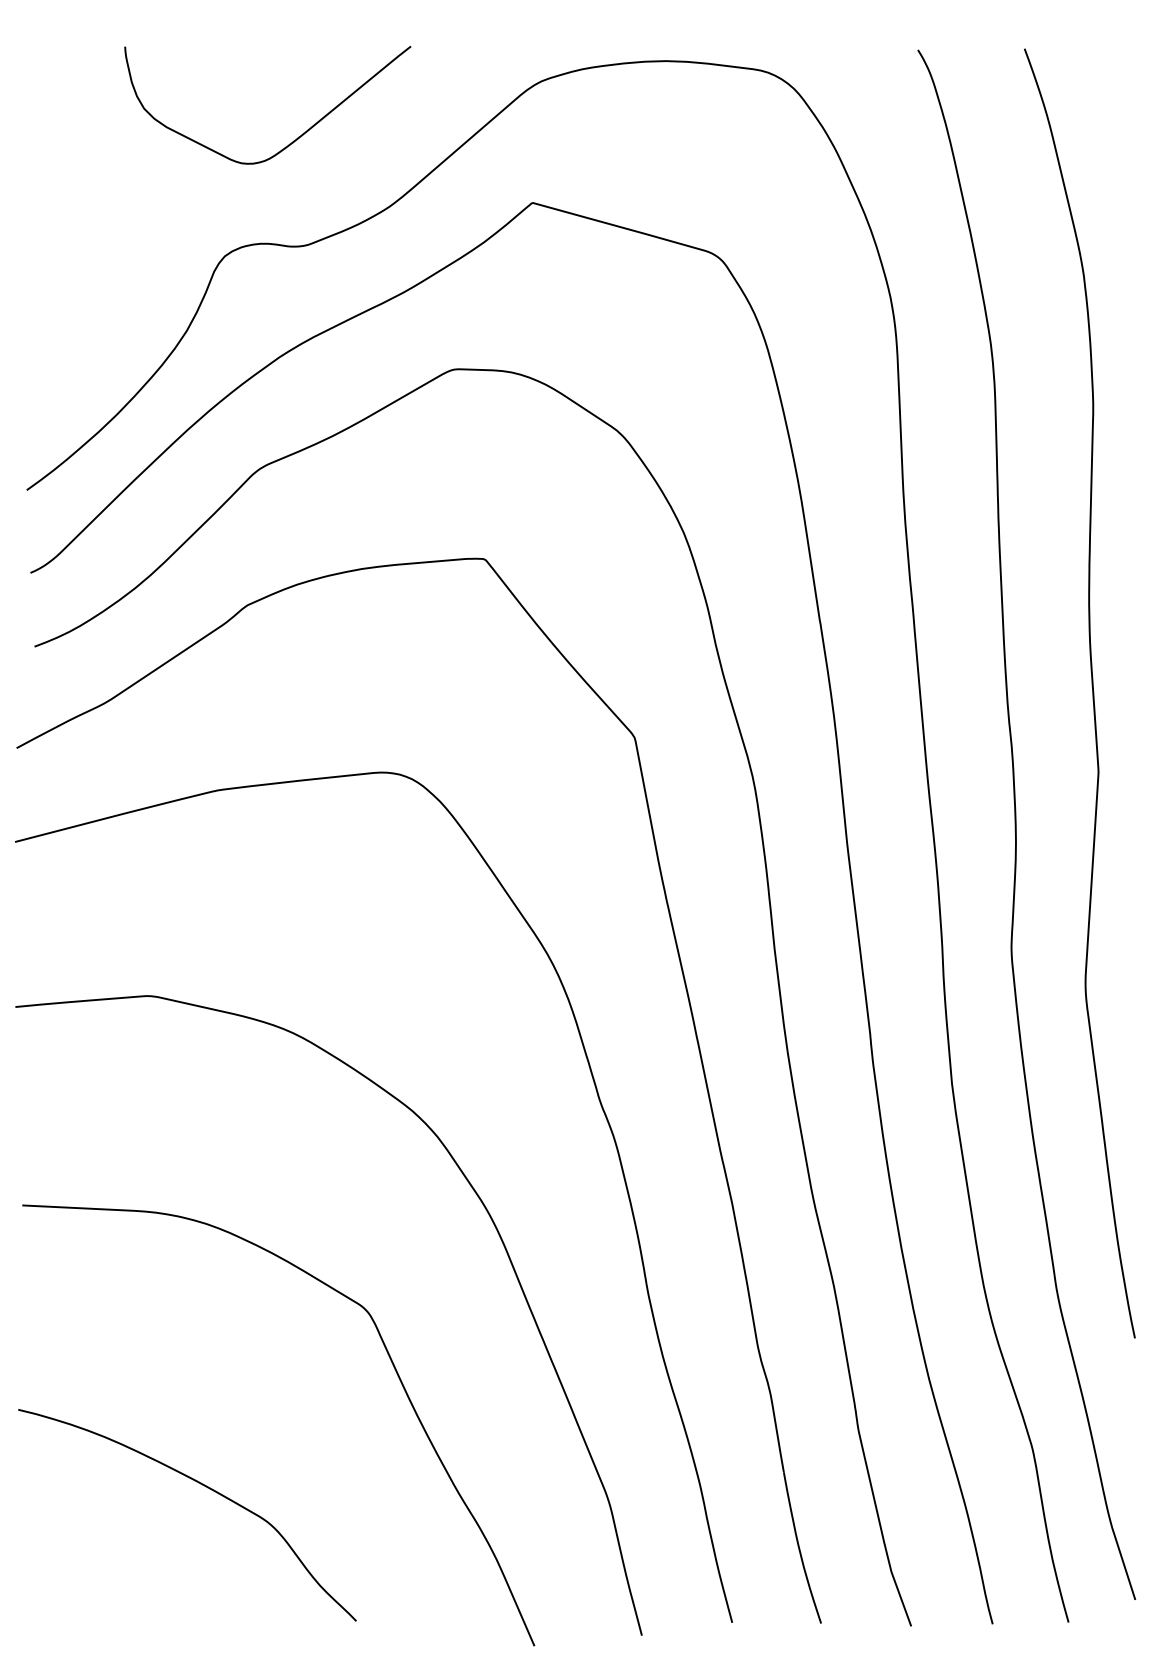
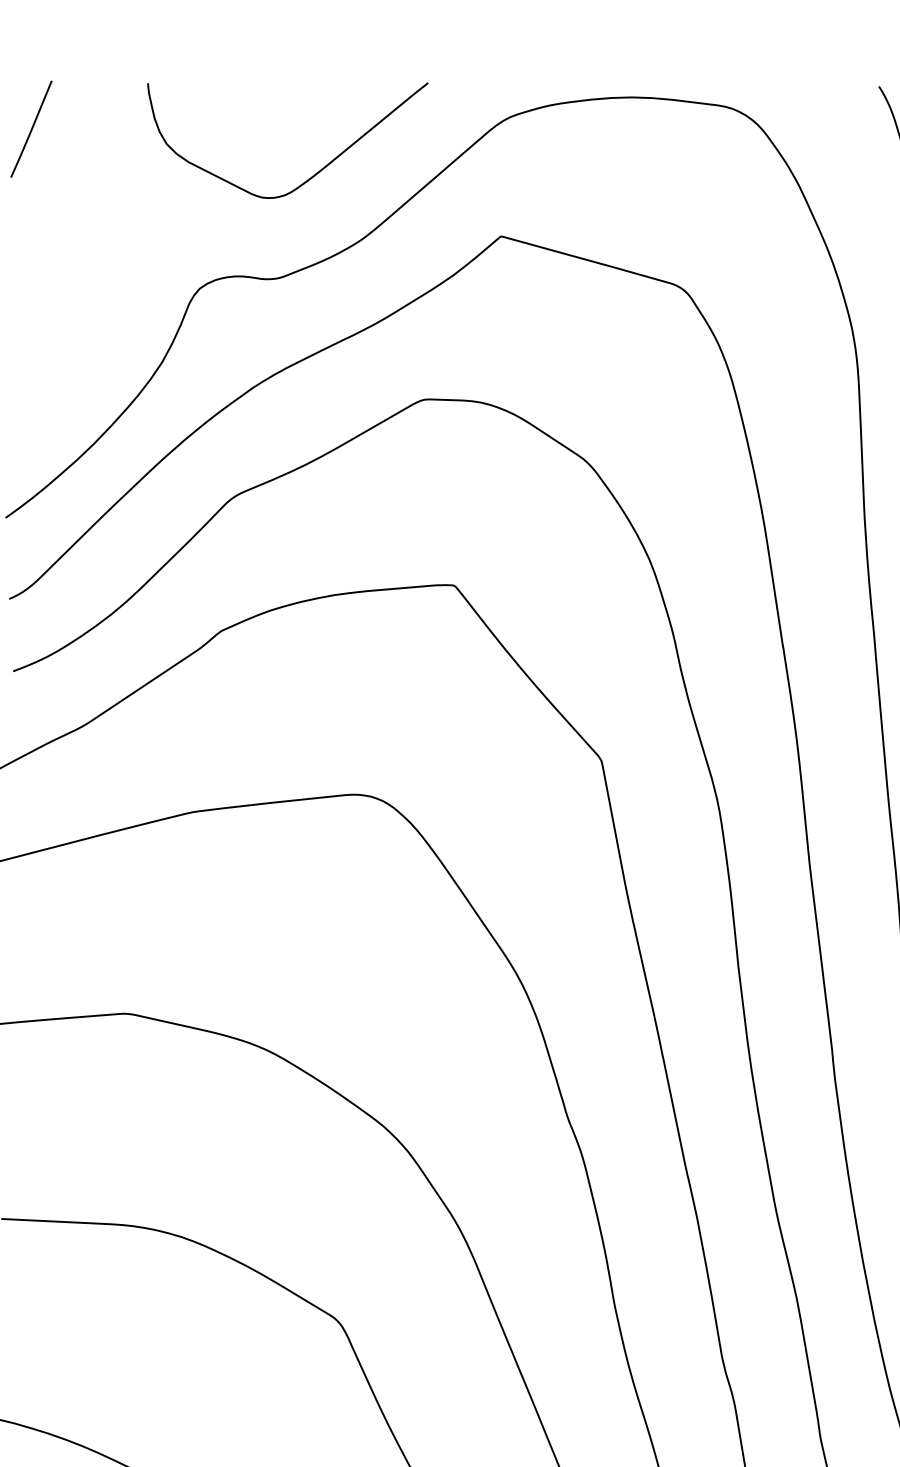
line: (52, 93) -> (30, 129), added
curve: (293, 140) -> (313, 175), moved

